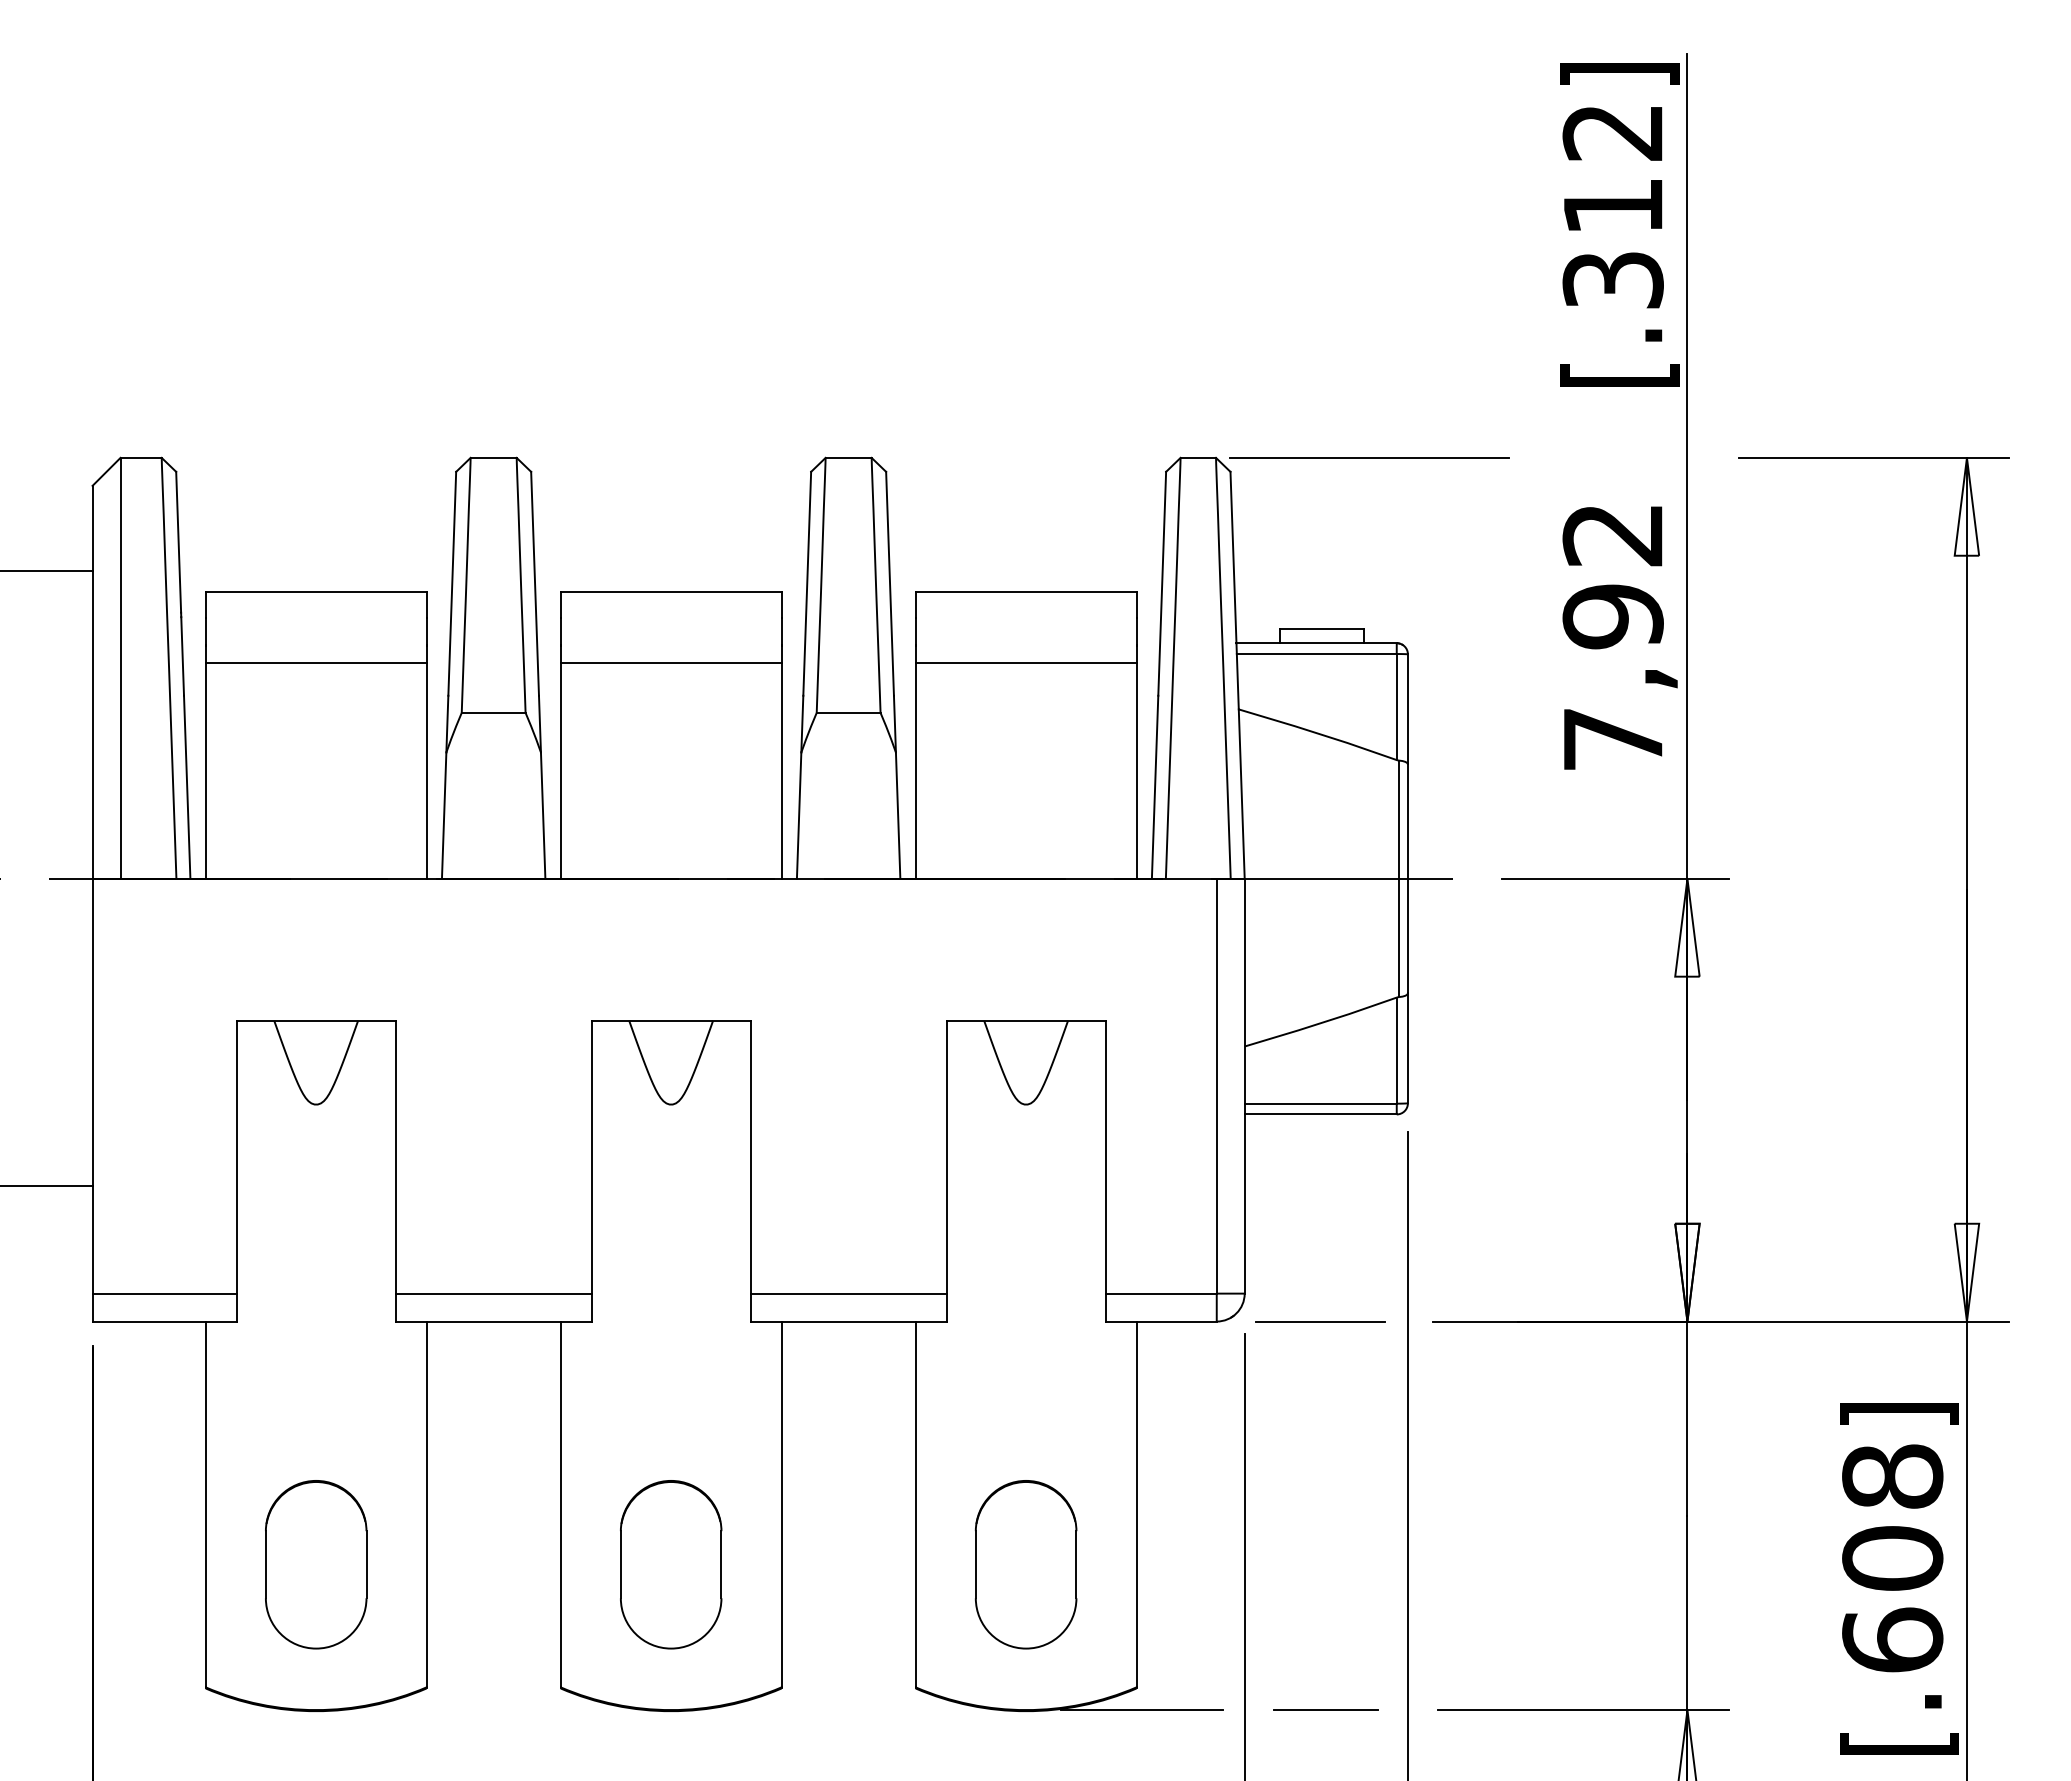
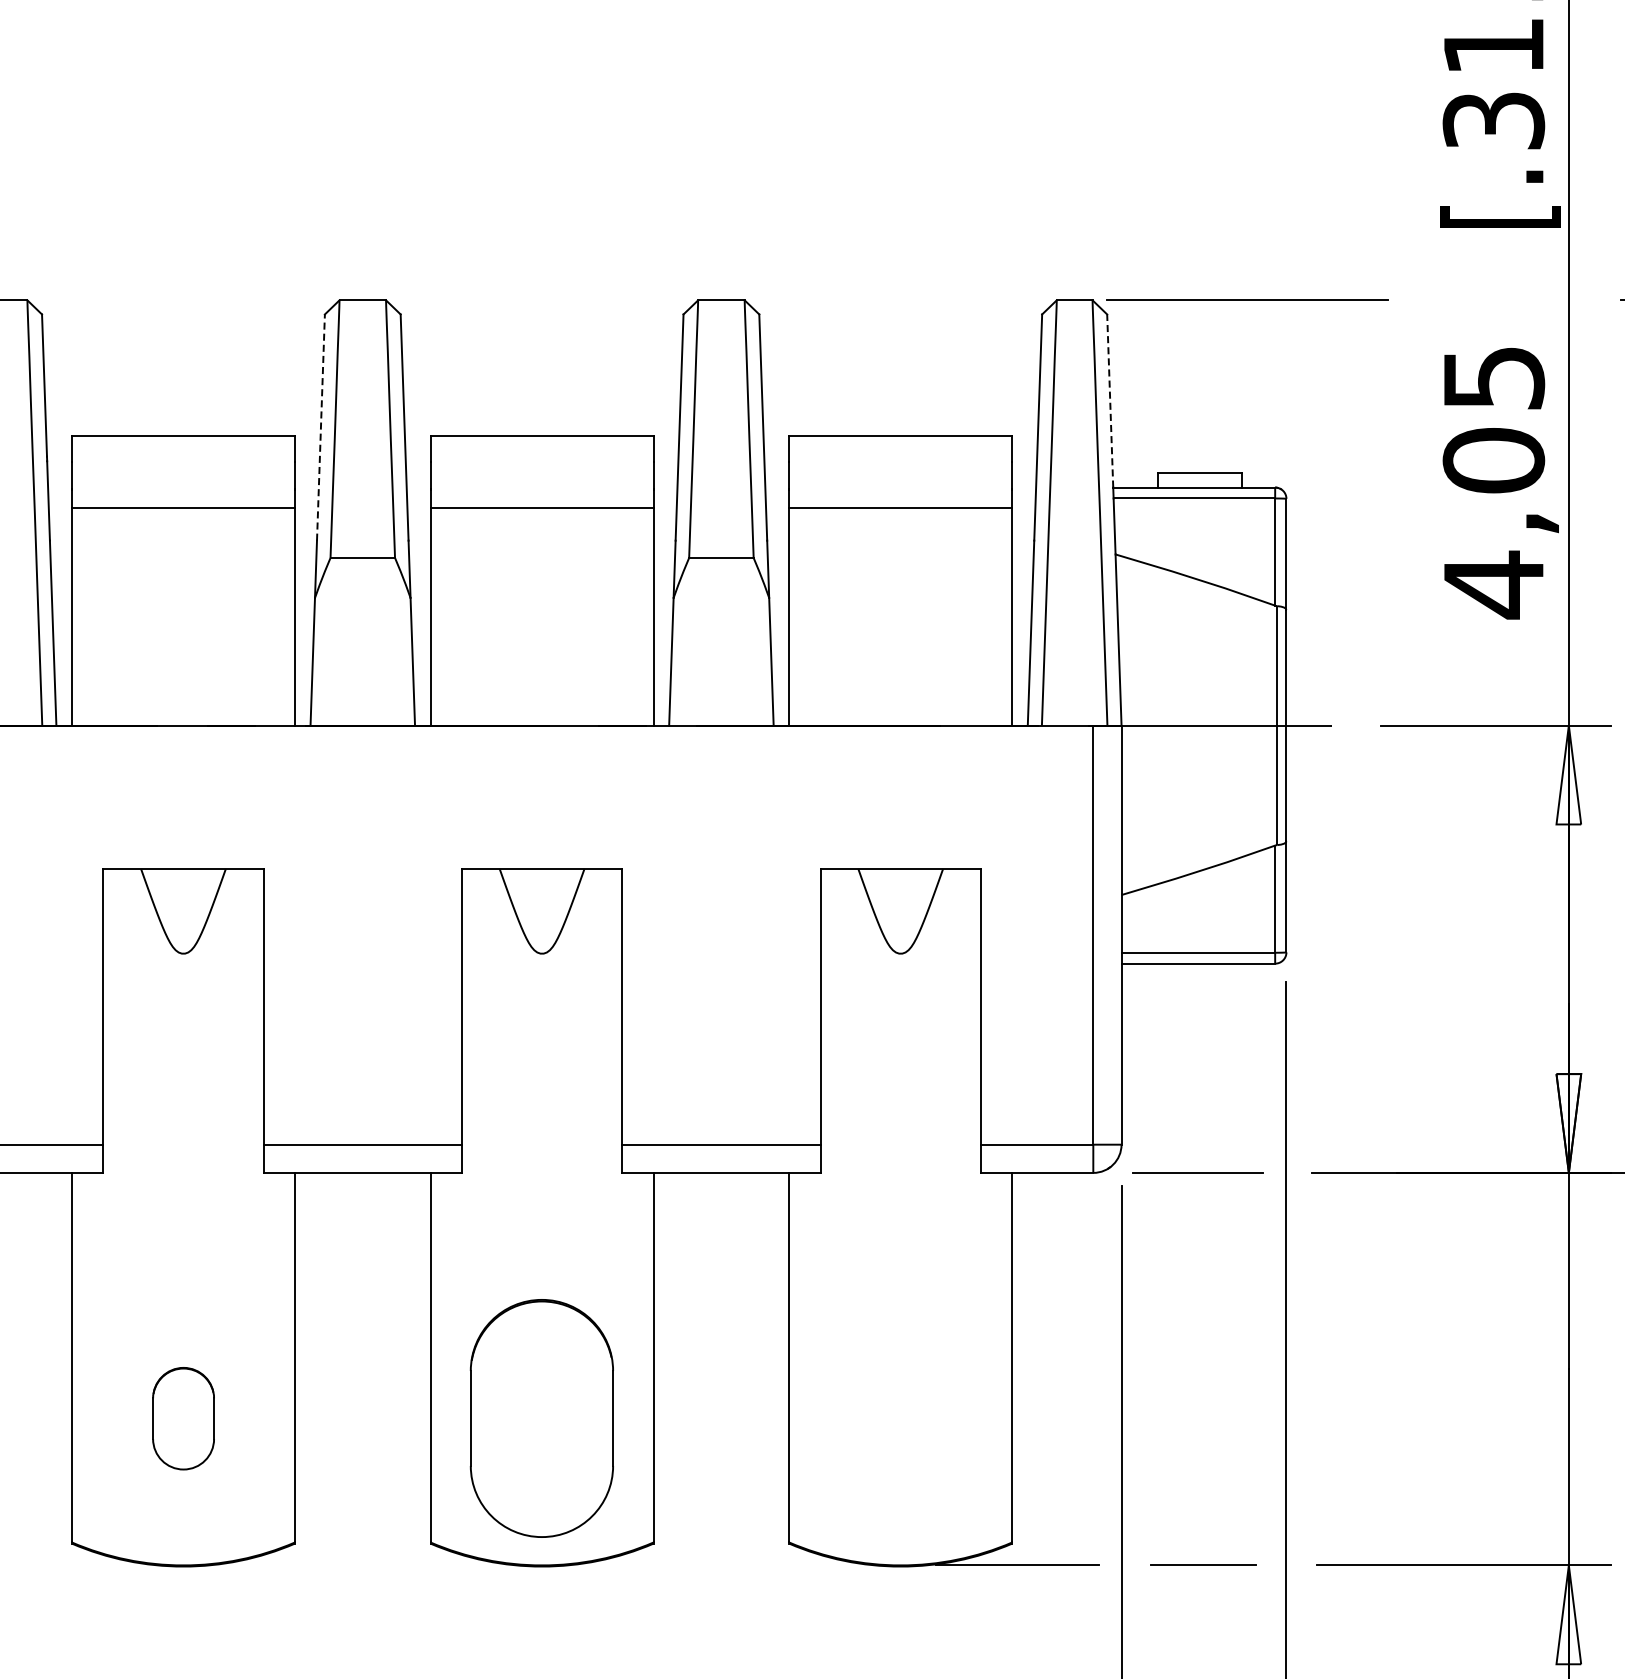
line: (1233, 557) -> (1110, 400), solid -> dashed
line: (452, 583) -> (321, 427), solid -> dashed
text: (1612, 639) -> (1493, 483), 7,92 -> 4,05
part: (316, 1564) -> (183, 1418), size x0.6
part: (671, 1564) -> (542, 1418), size x1.4
part: (1025, 1564) -> (900, 1418), removed

